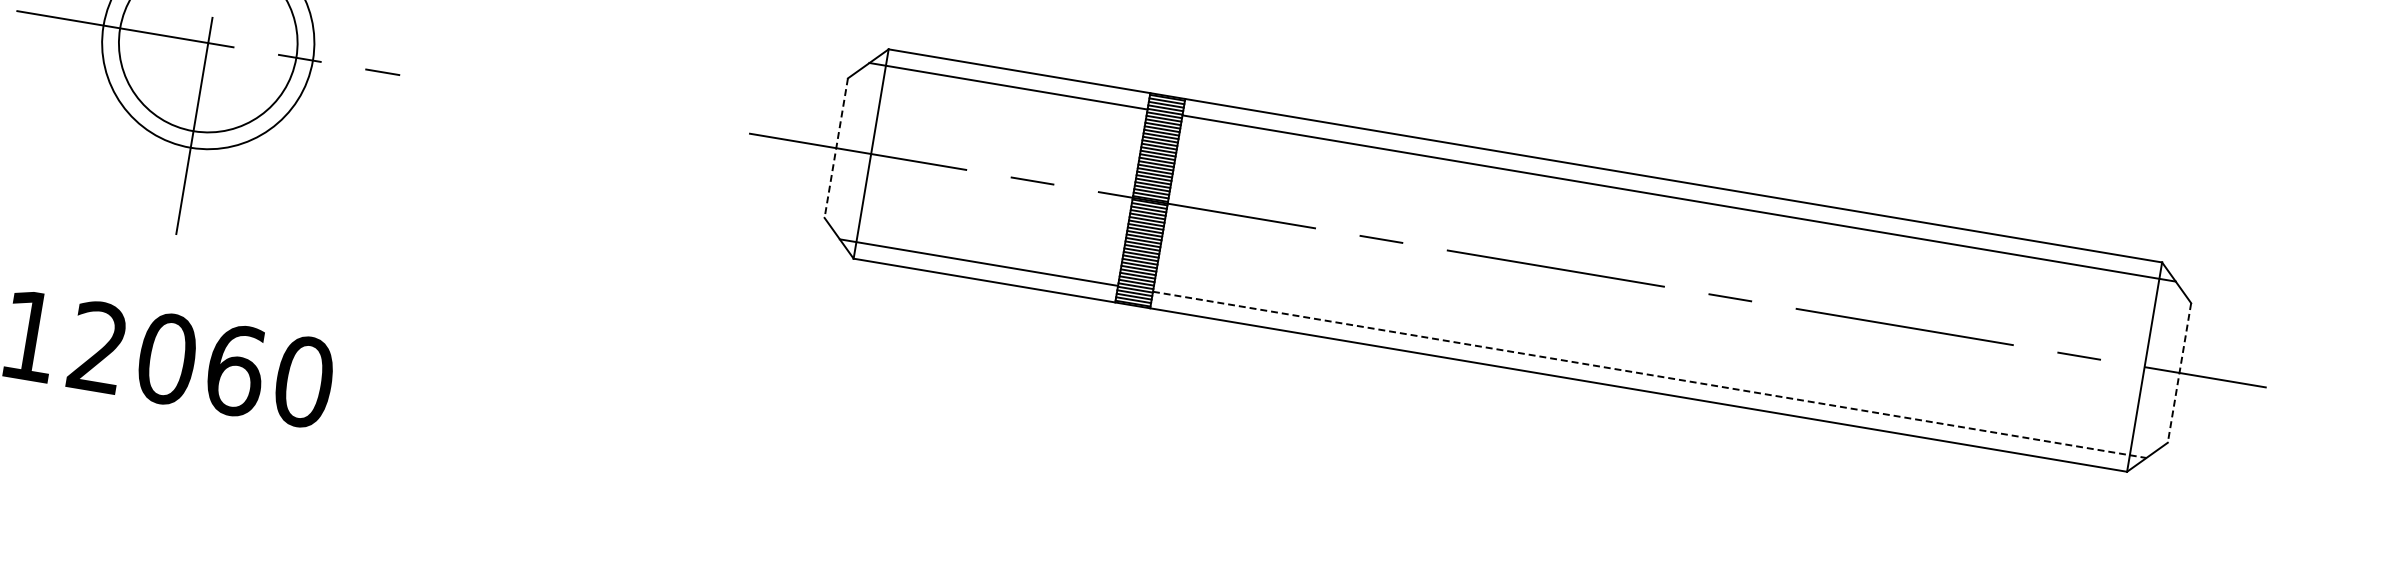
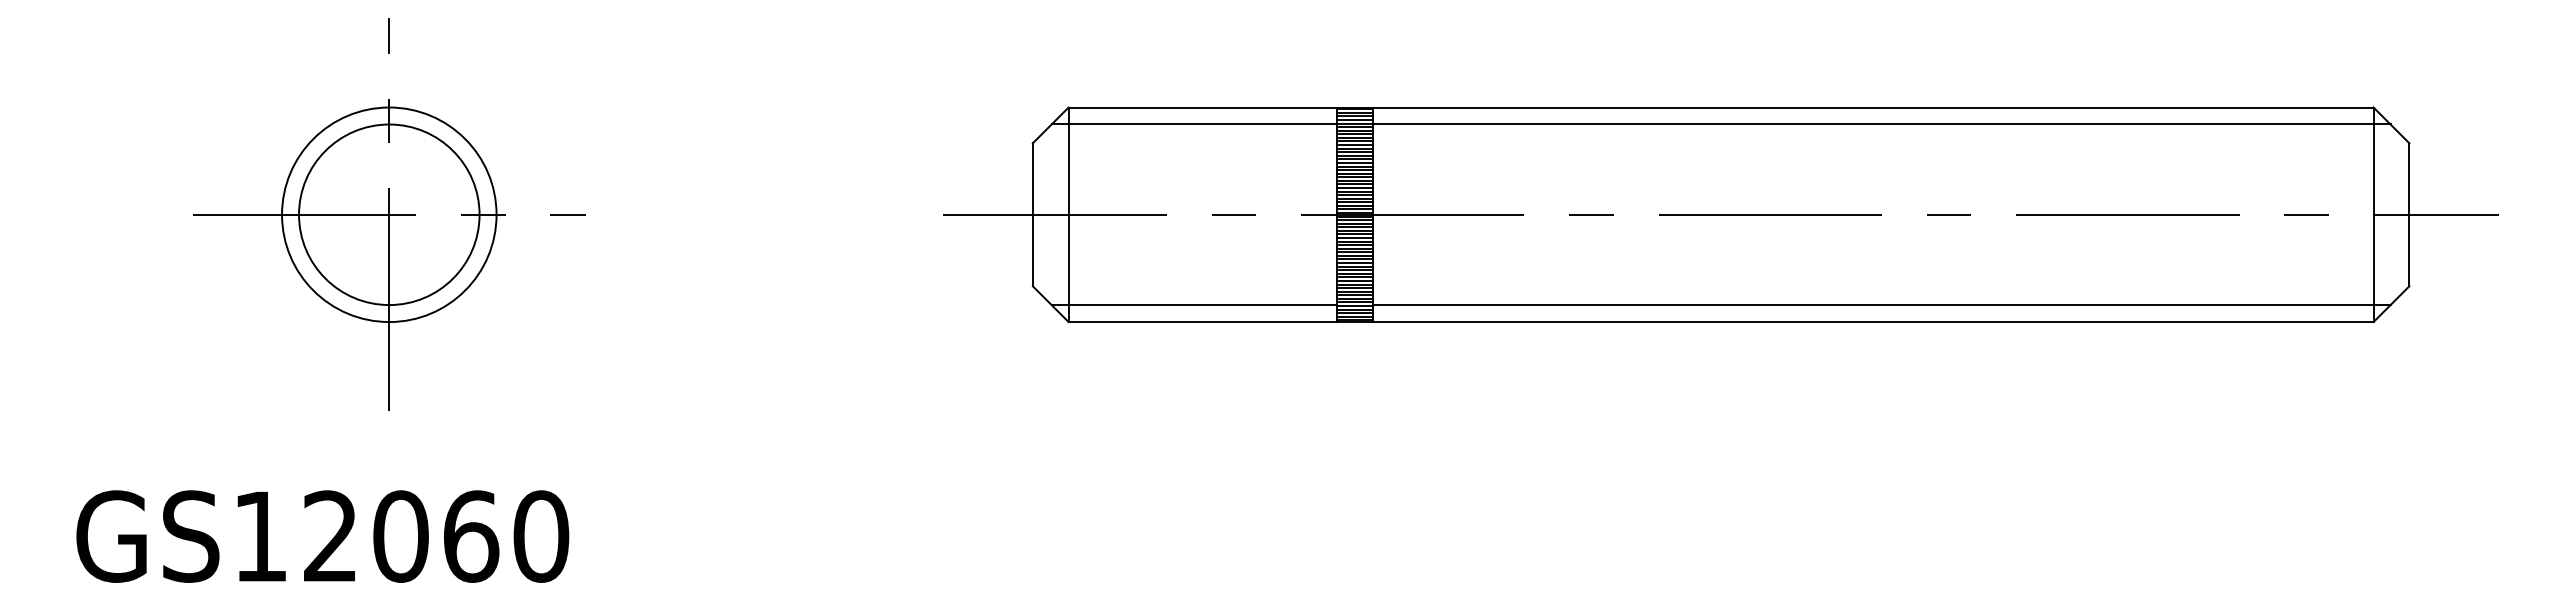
line: (835, 147) -> (1032, 214), dashed -> solid
line: (2179, 372) -> (2409, 214), dashed -> solid
line: (1650, 375) -> (1882, 305), dashed -> solid

